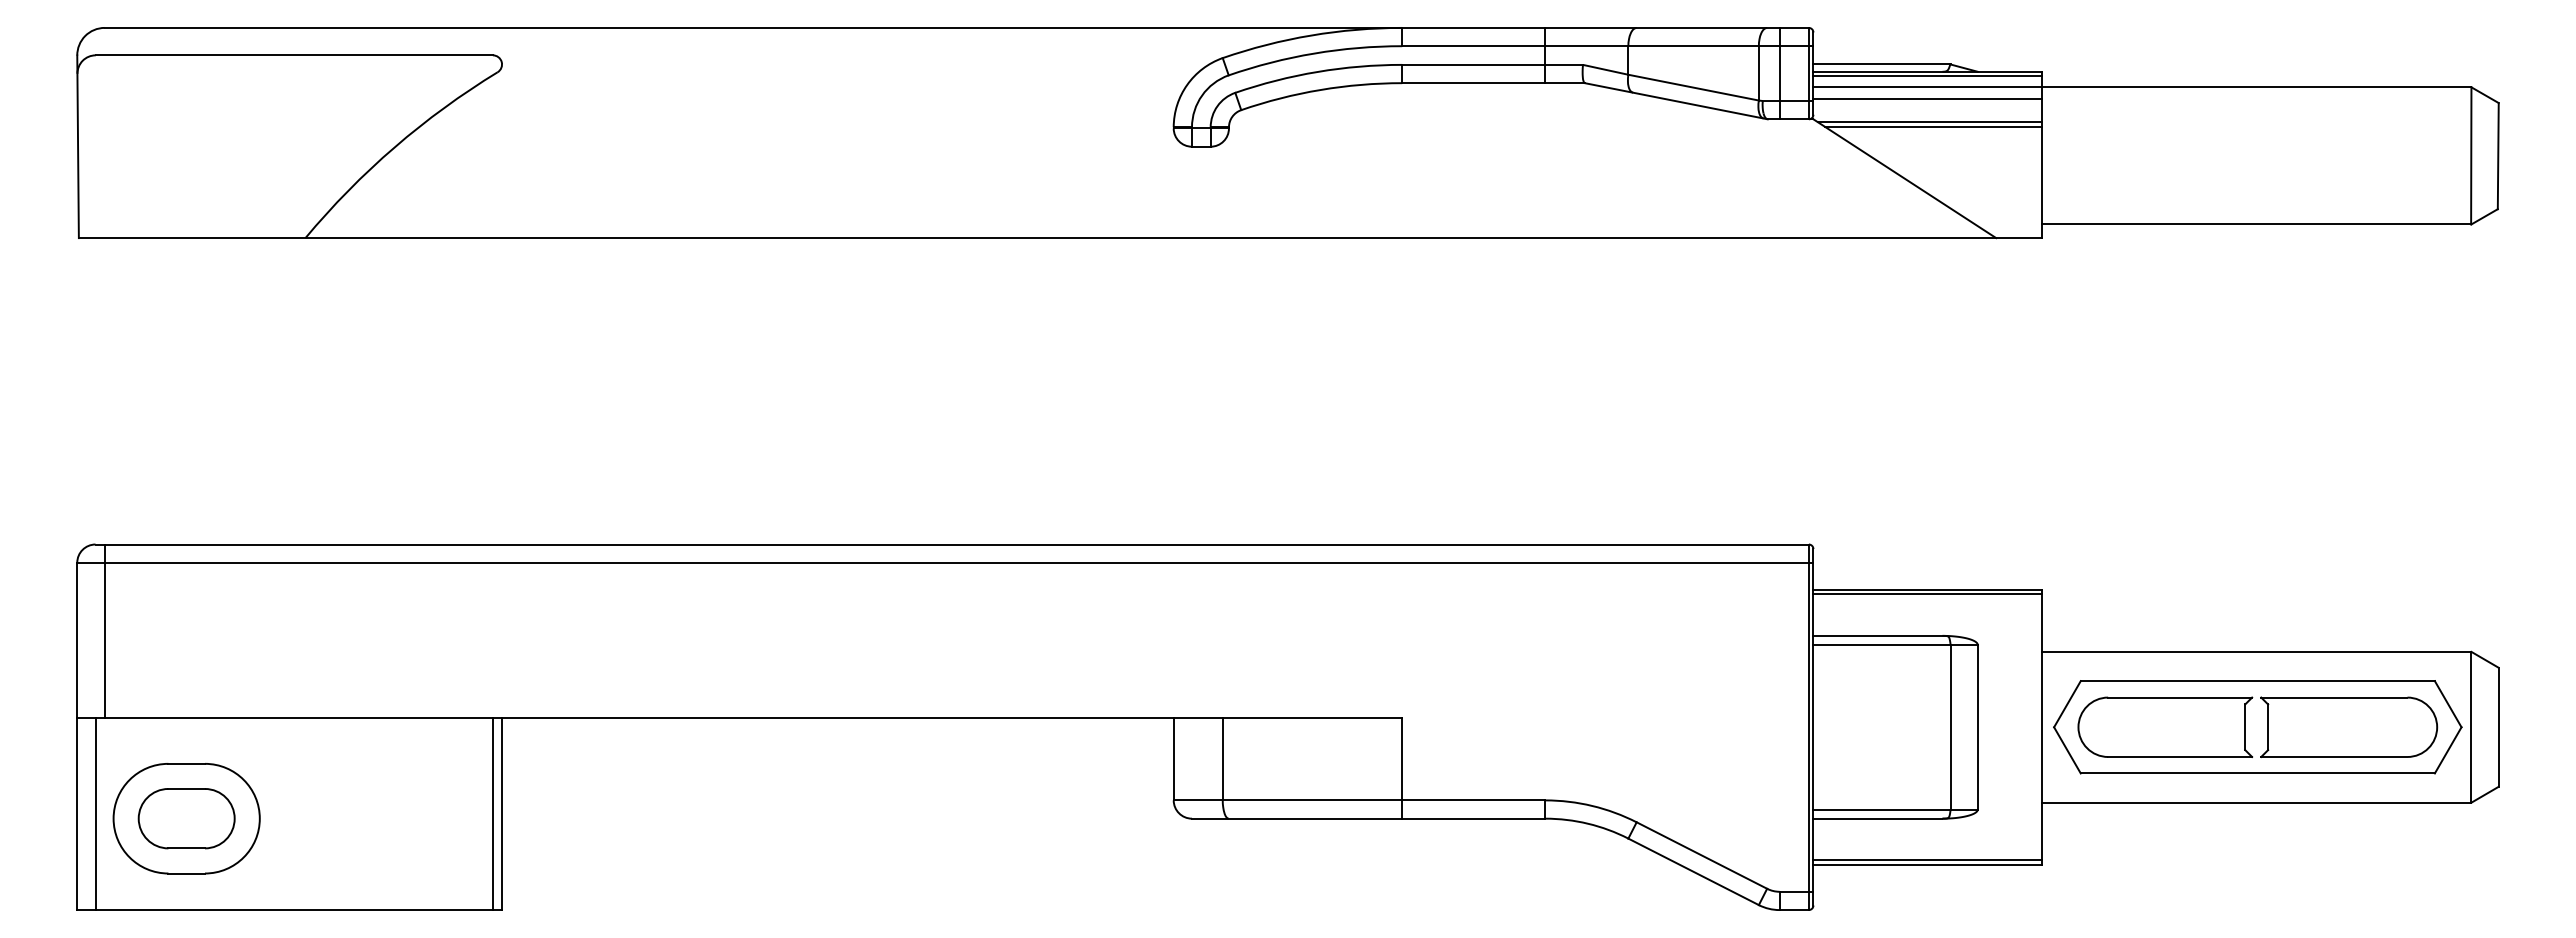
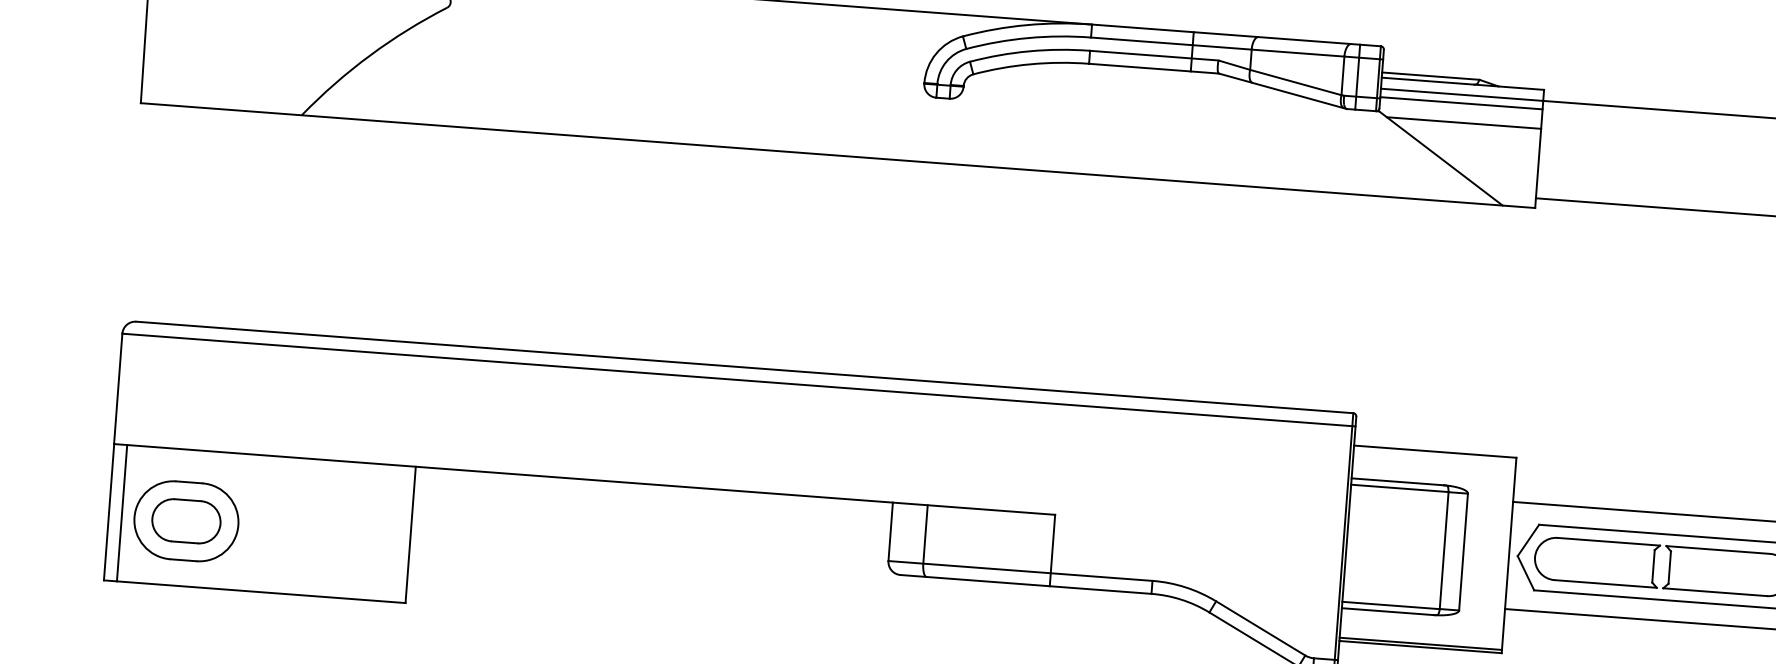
line: (1927, 76) -> (1462, 87), removed
line: (1929, 122) -> (1461, 119), removed
line: (1927, 594) -> (1434, 455), removed
line: (104, 631) -> (138, 383), removed
line: (492, 814) -> (403, 534), removed

